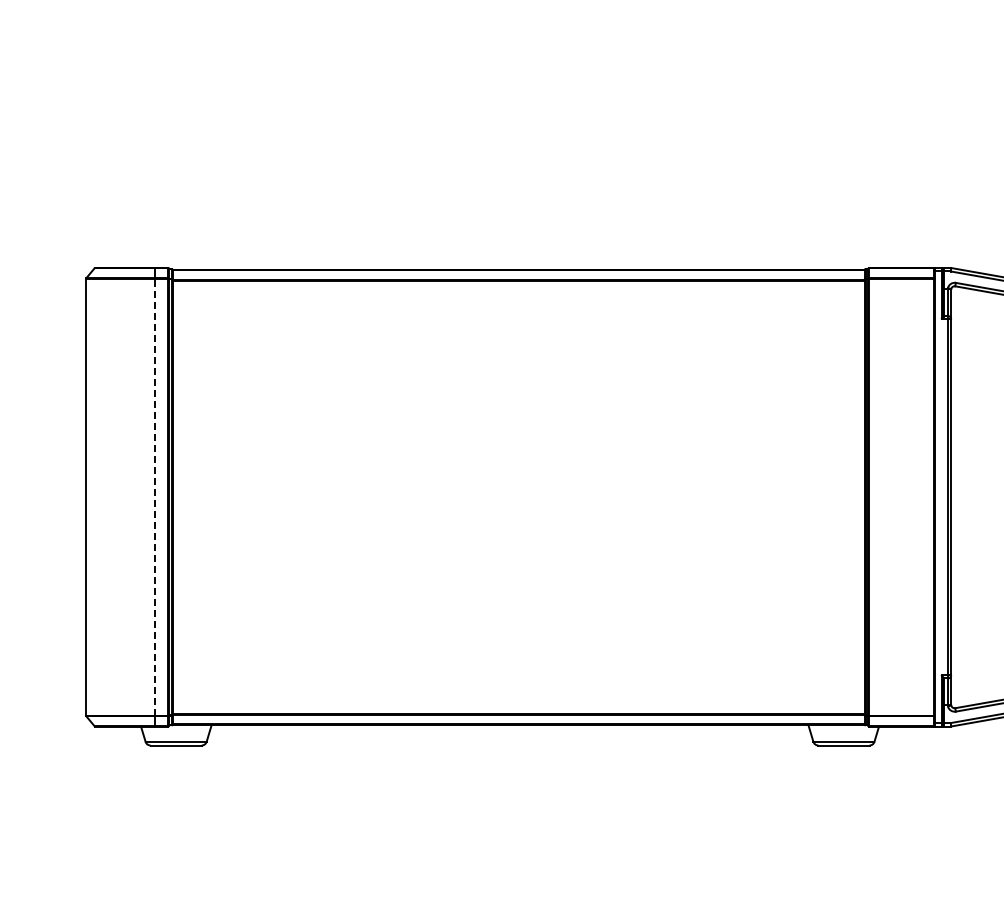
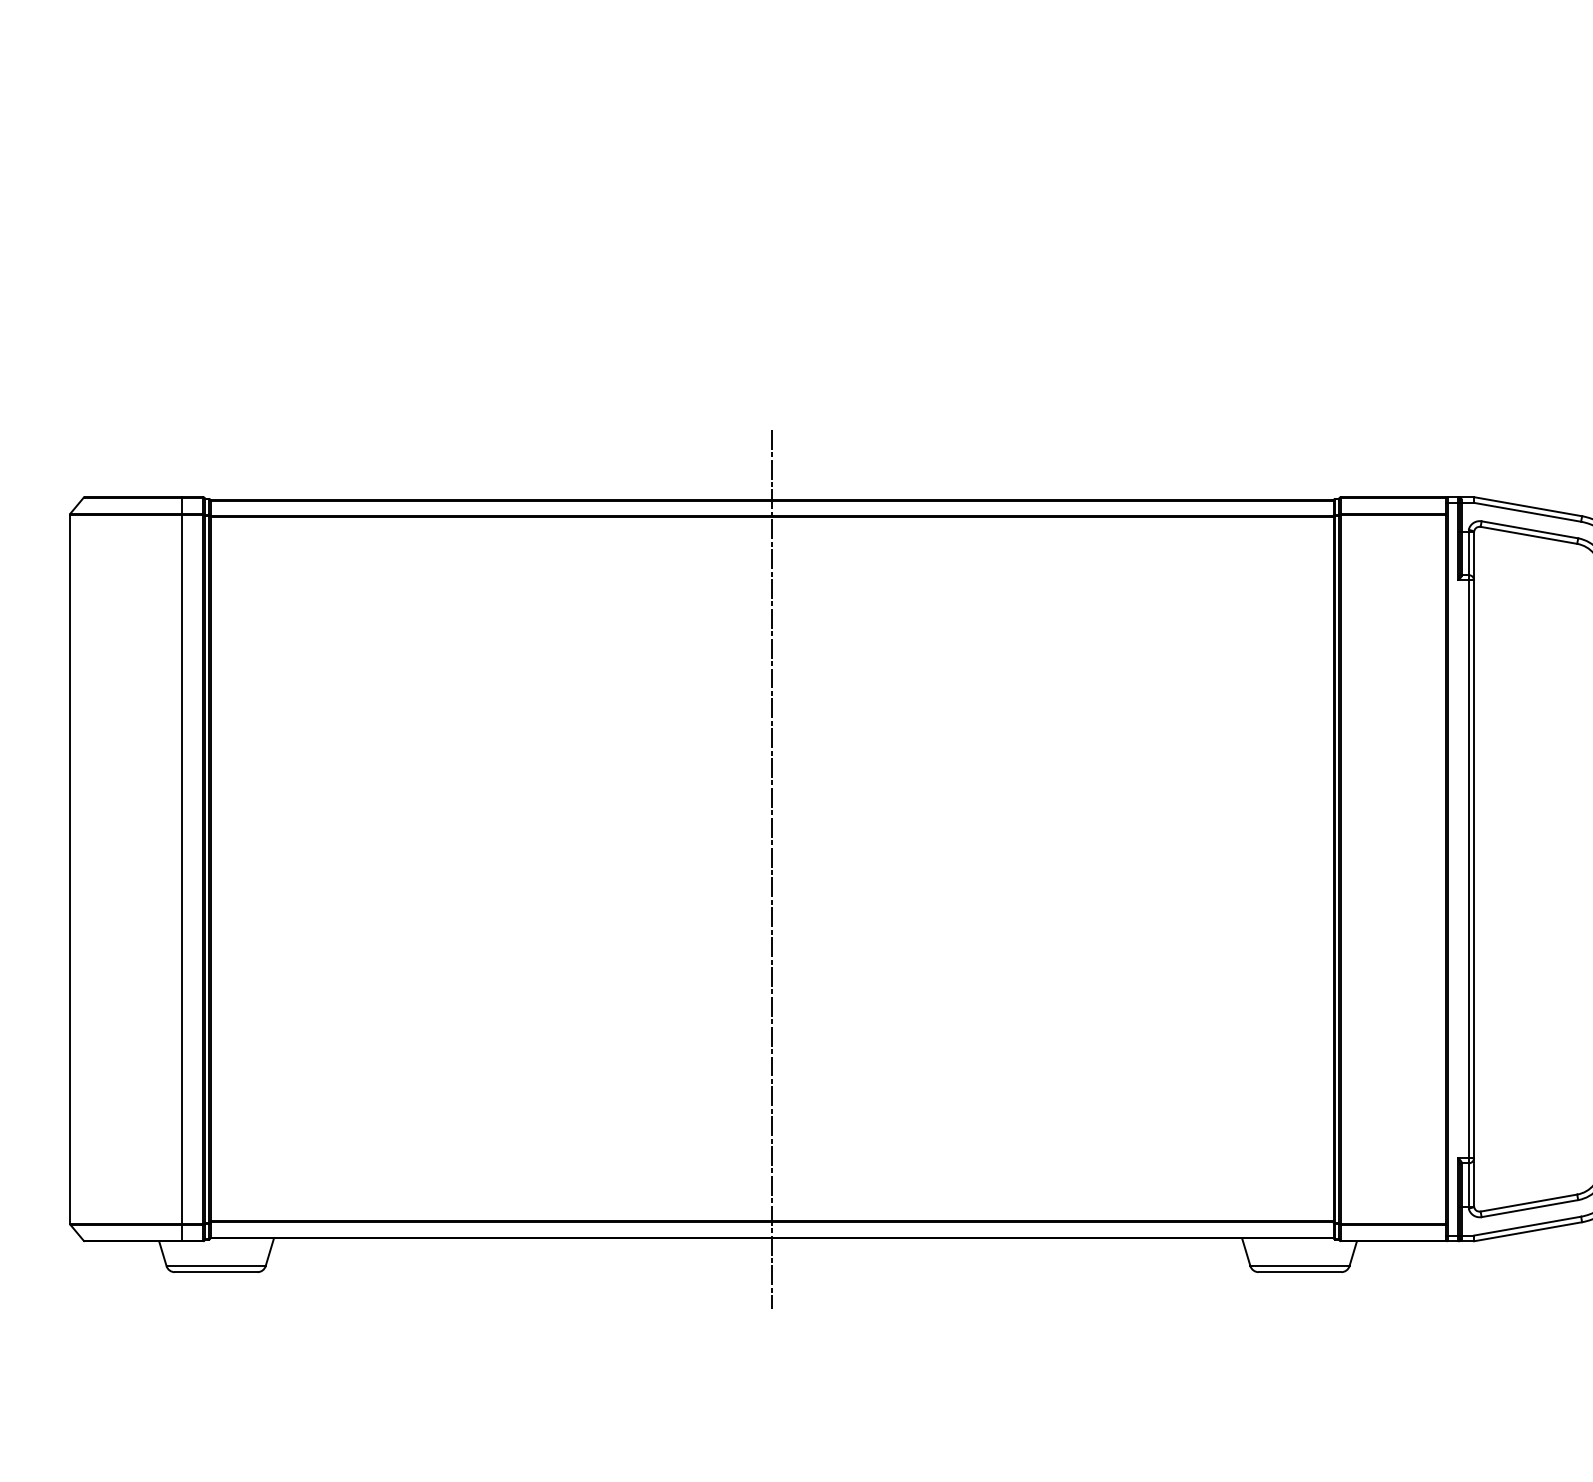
line: (155, 496) -> (182, 867), dashed -> solid
line: (518, 497) -> (771, 869), added

